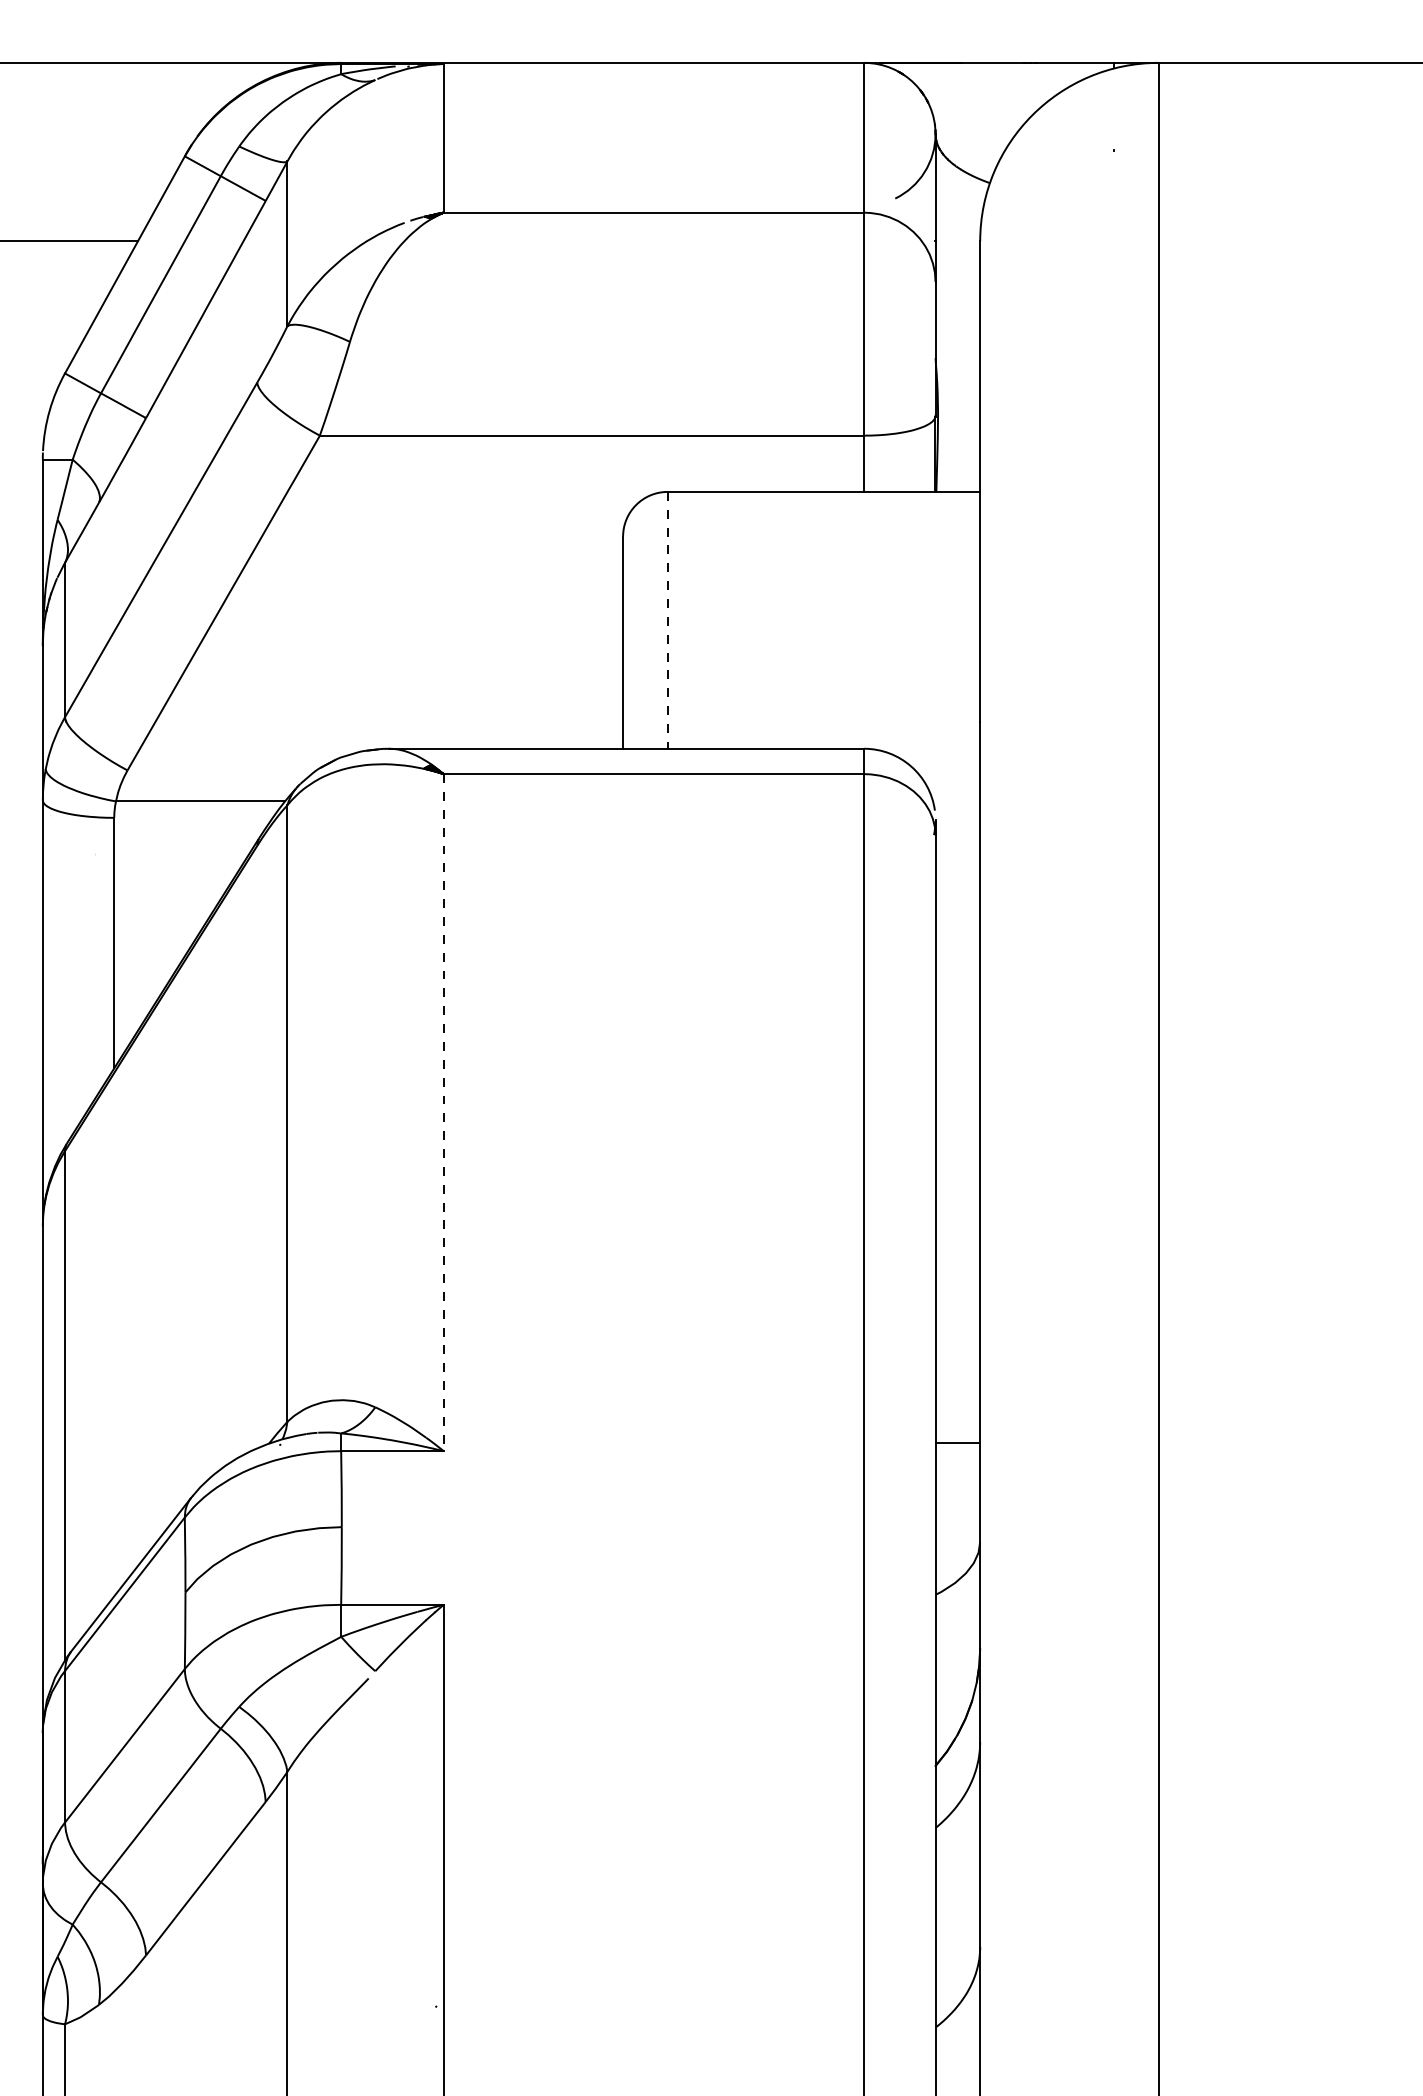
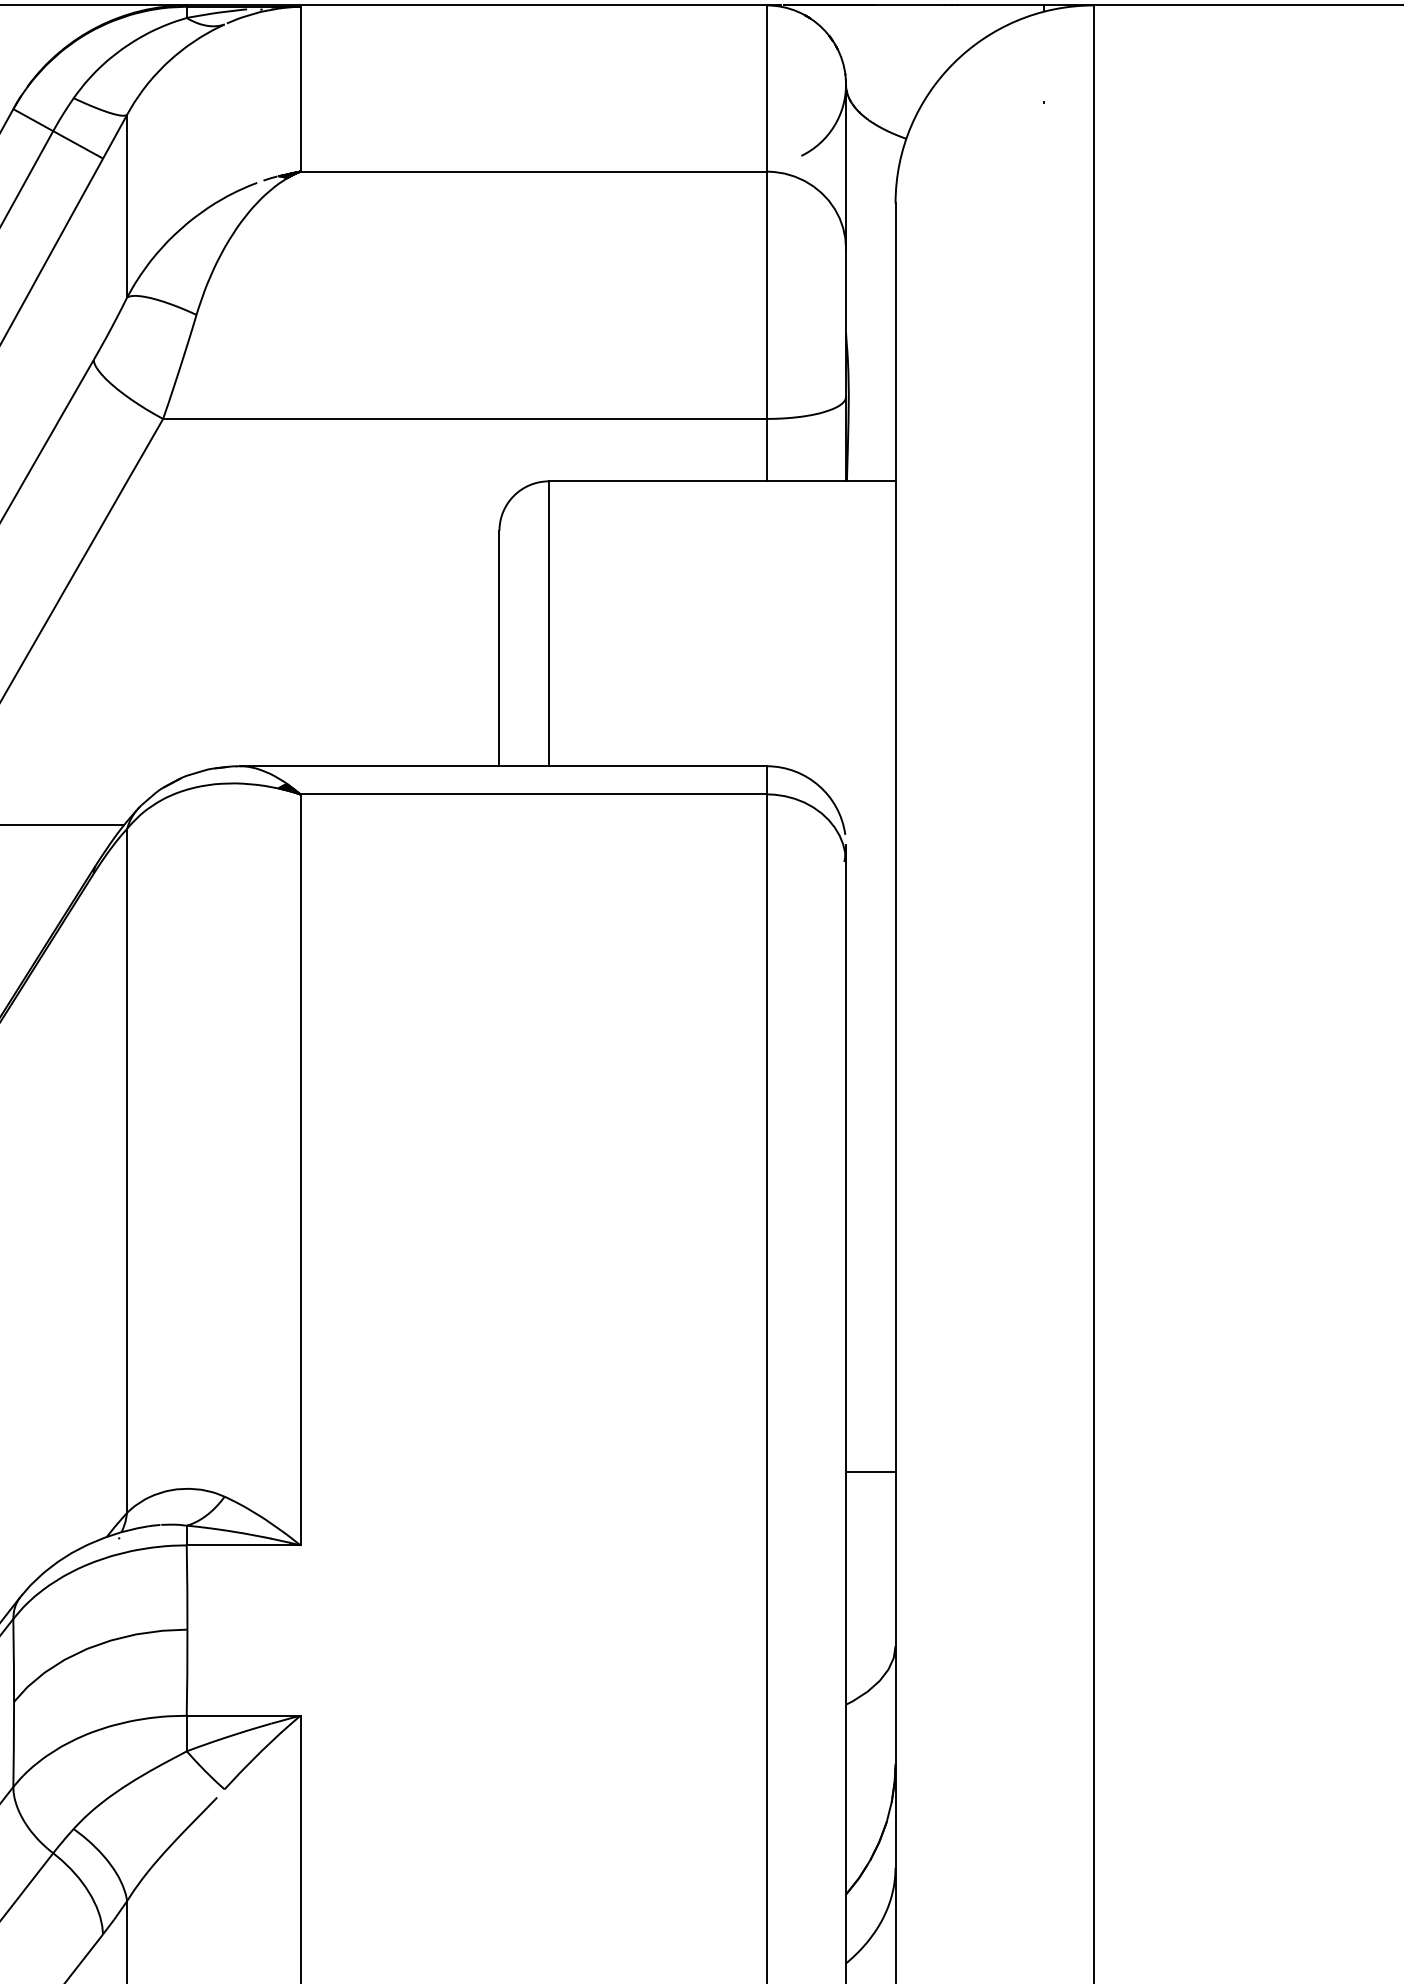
line: (667, 620) -> (548, 623), dashed -> solid
line: (443, 1112) -> (300, 1169), dashed -> solid
line: (957, 1442) -> (870, 1471), moved

